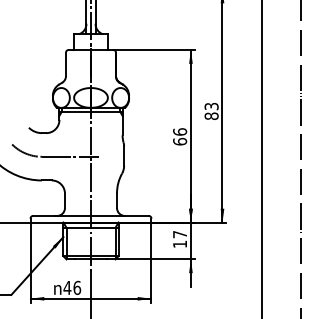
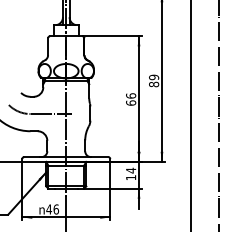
text: (210, 106) -> (153, 77), 83 -> 89
text: (180, 234) -> (131, 170), 17 -> 14

